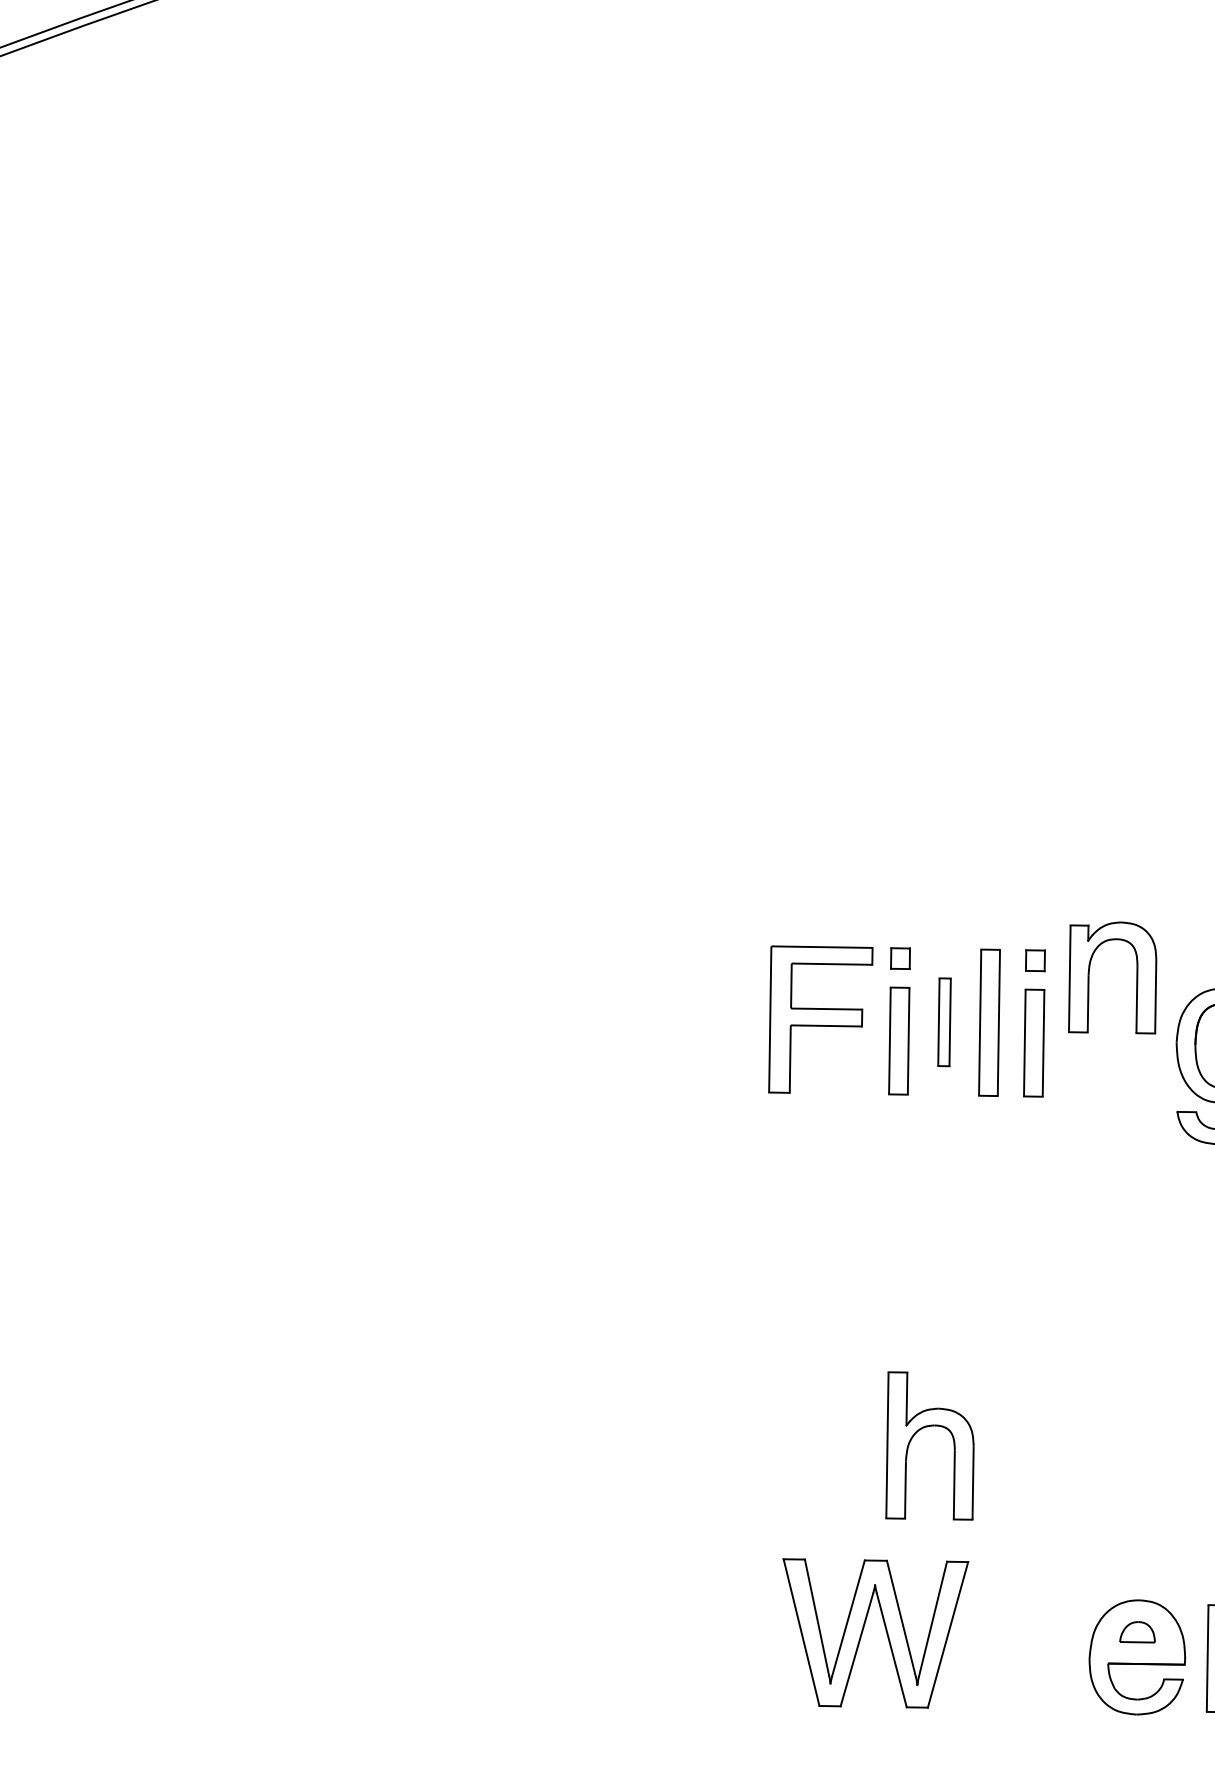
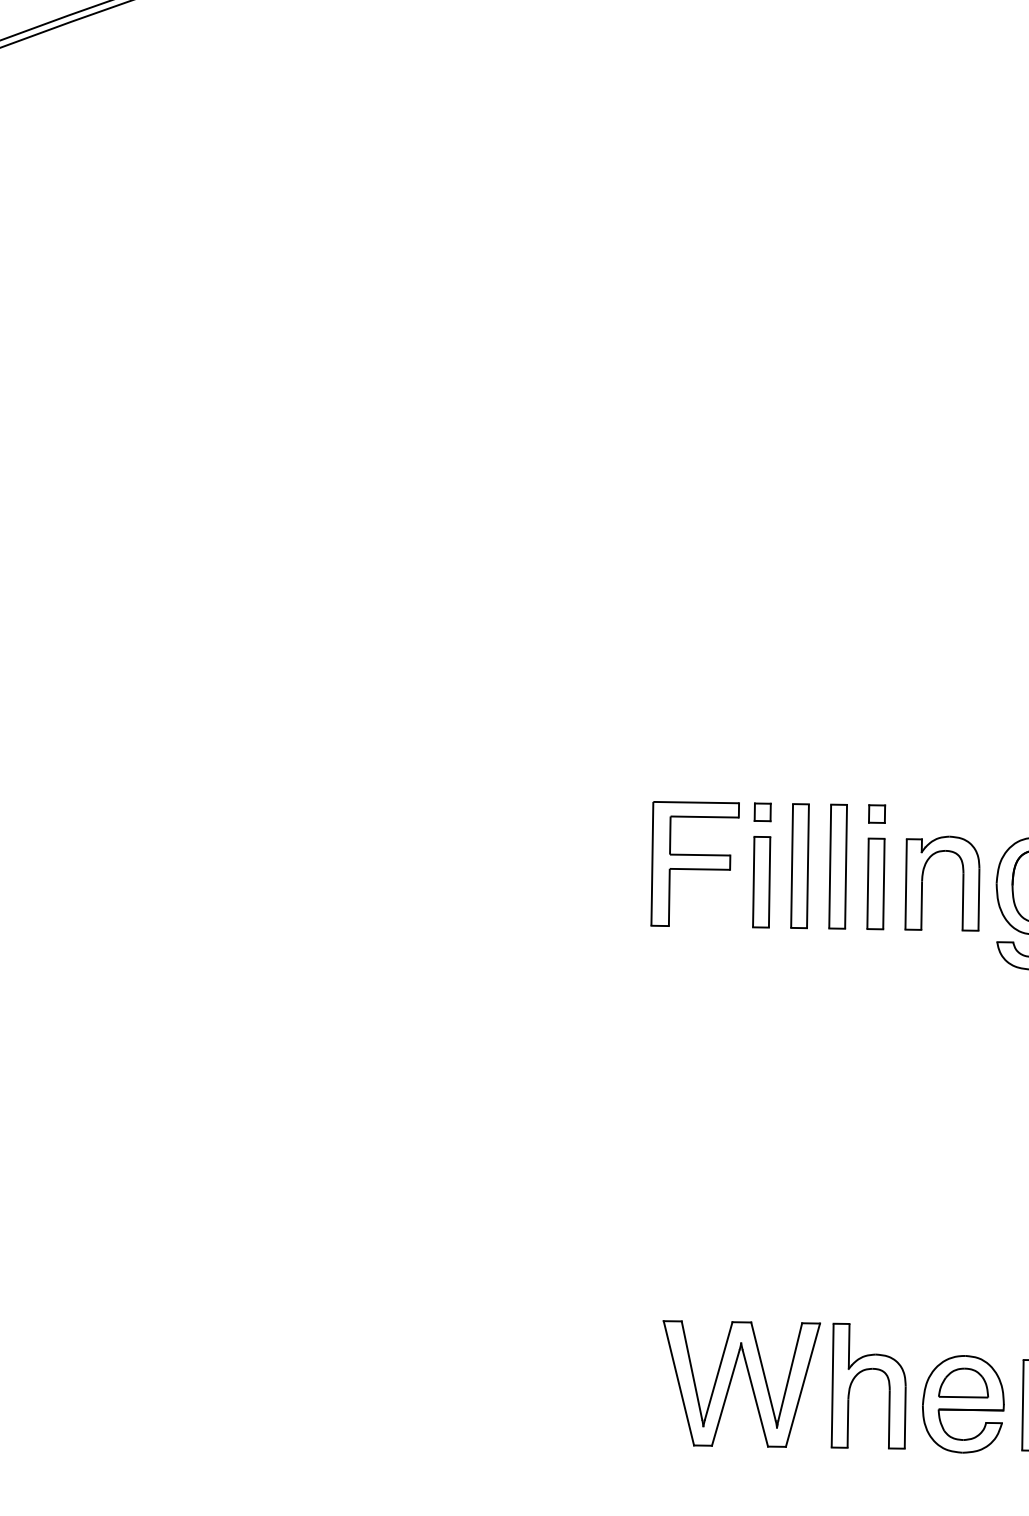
part: (1090, 972) -> (923, 879), moved
part: (943, 1022) -> (799, 866), size x1.67
part: (920, 1430) -> (860, 1373), moved
part: (1137, 1631) -> (963, 1382), size x1.67

